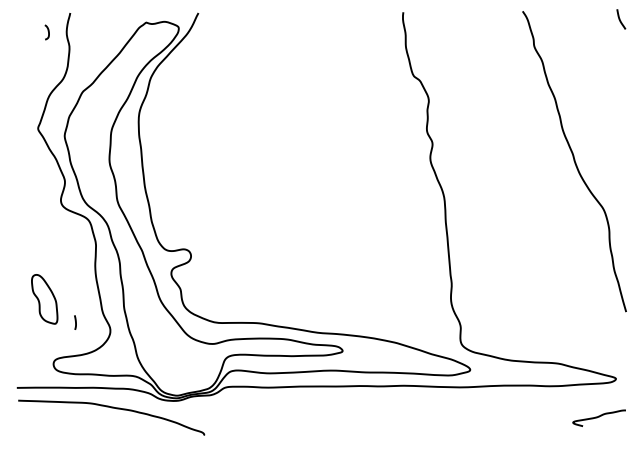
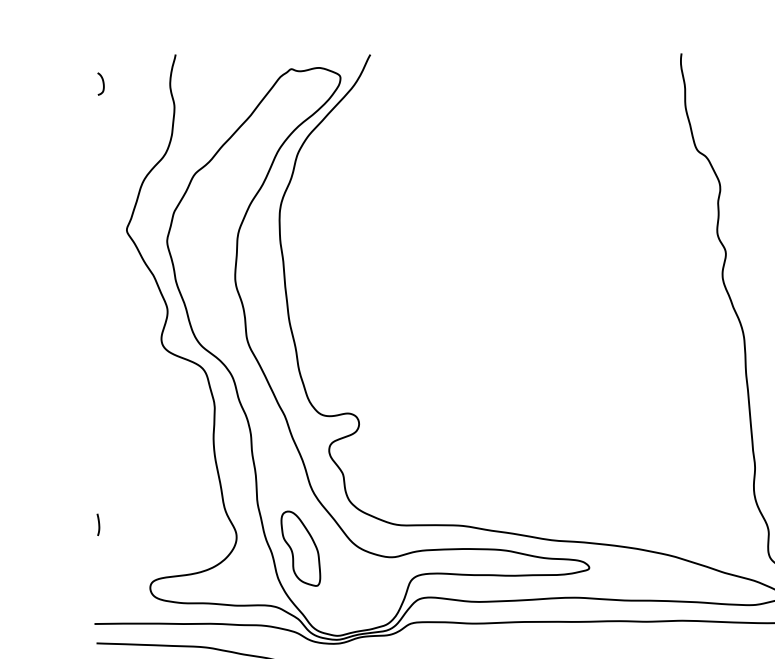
curve: (47, 31) -> (101, 82), moved
part: (44, 299) -> (300, 548), moved
line: (75, 322) -> (98, 524), moved

